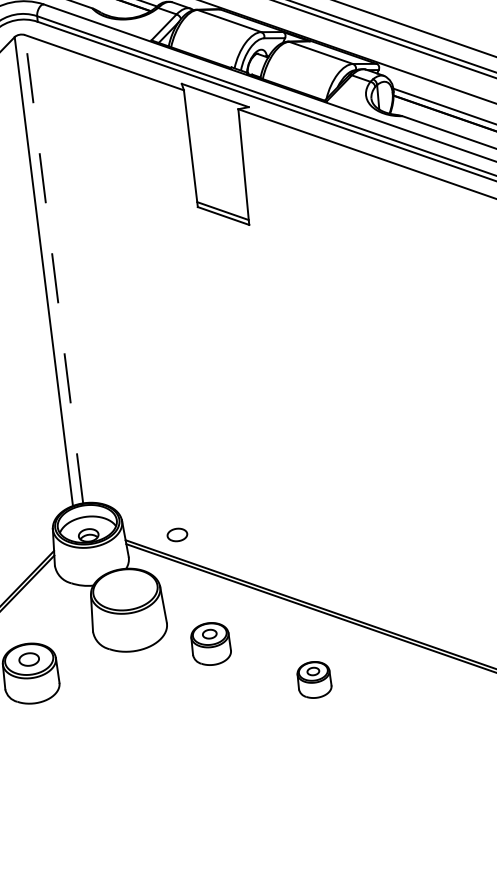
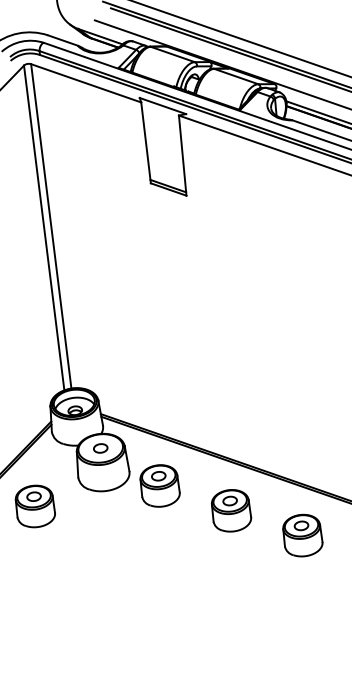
line: (54, 267) -> (51, 225), dashed -> solid
part: (177, 535) -> (100, 448), moved
part: (210, 643) -> (159, 485), size x1.43
part: (314, 679) -> (231, 510), size x1.67
part: (416, 715) -> (302, 535), added

